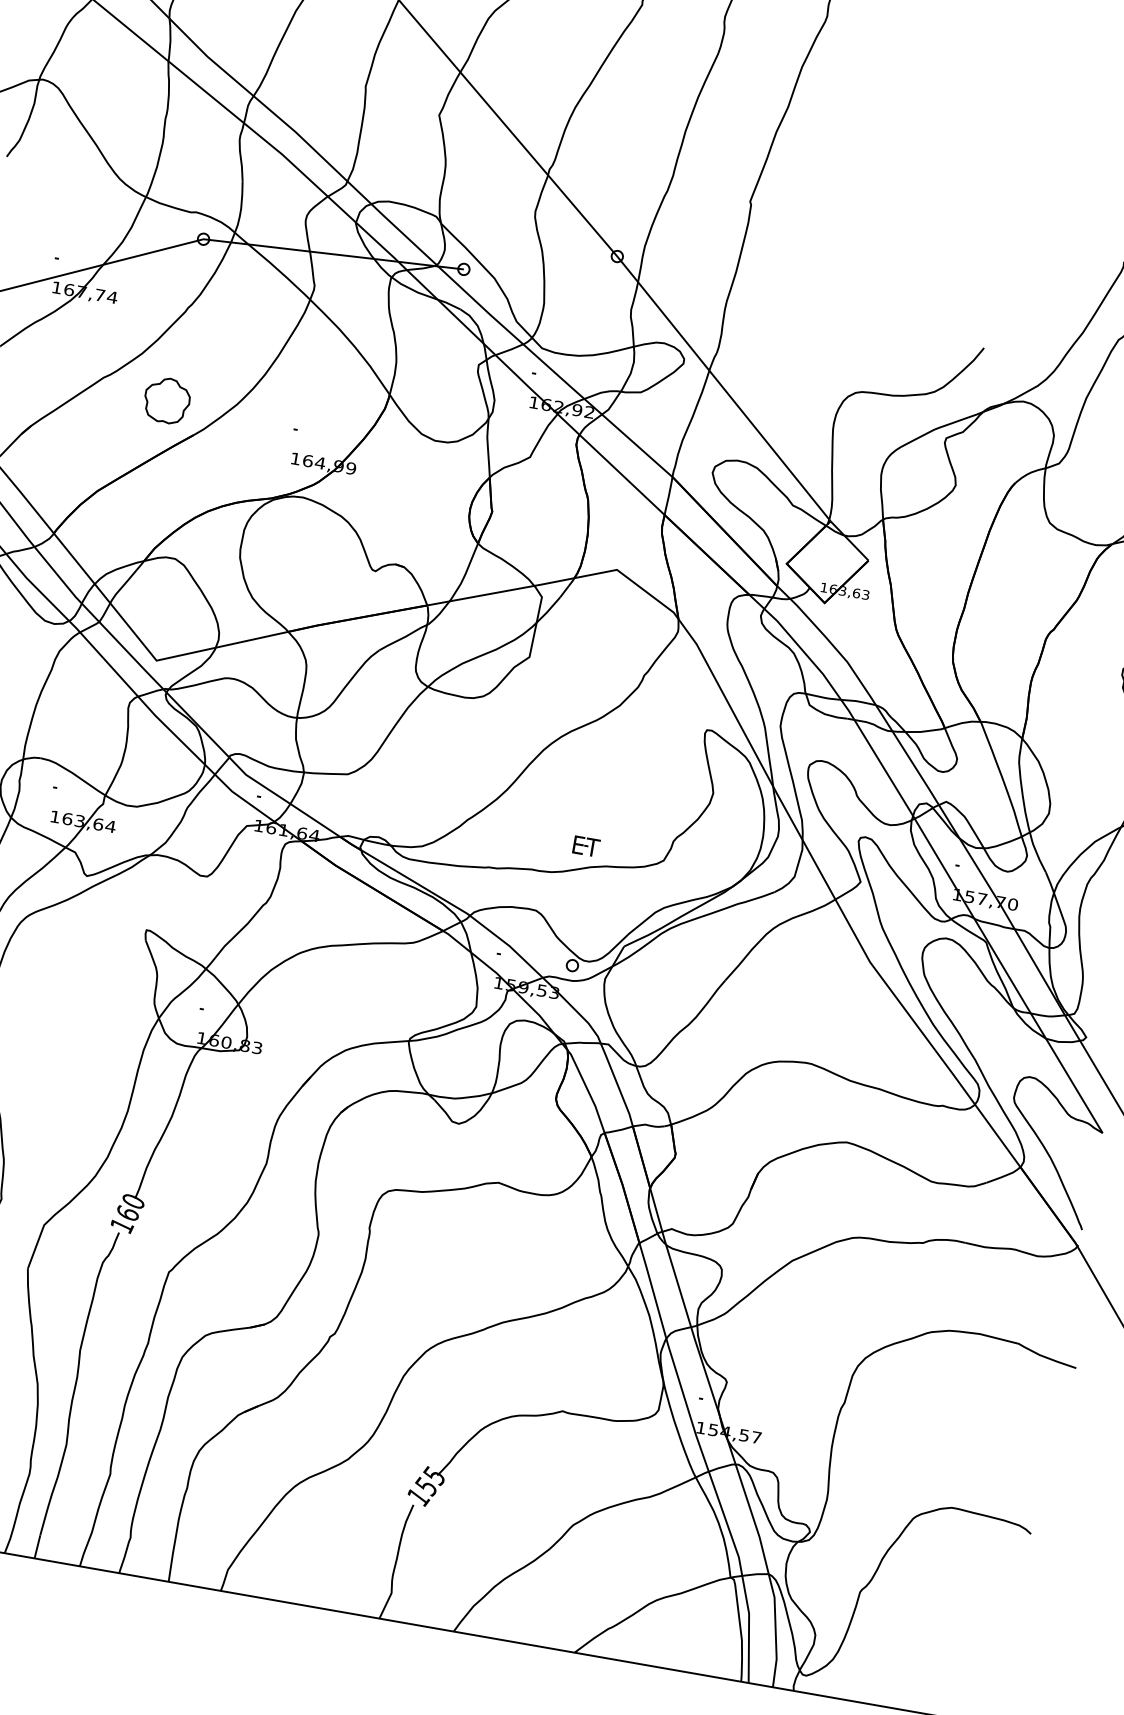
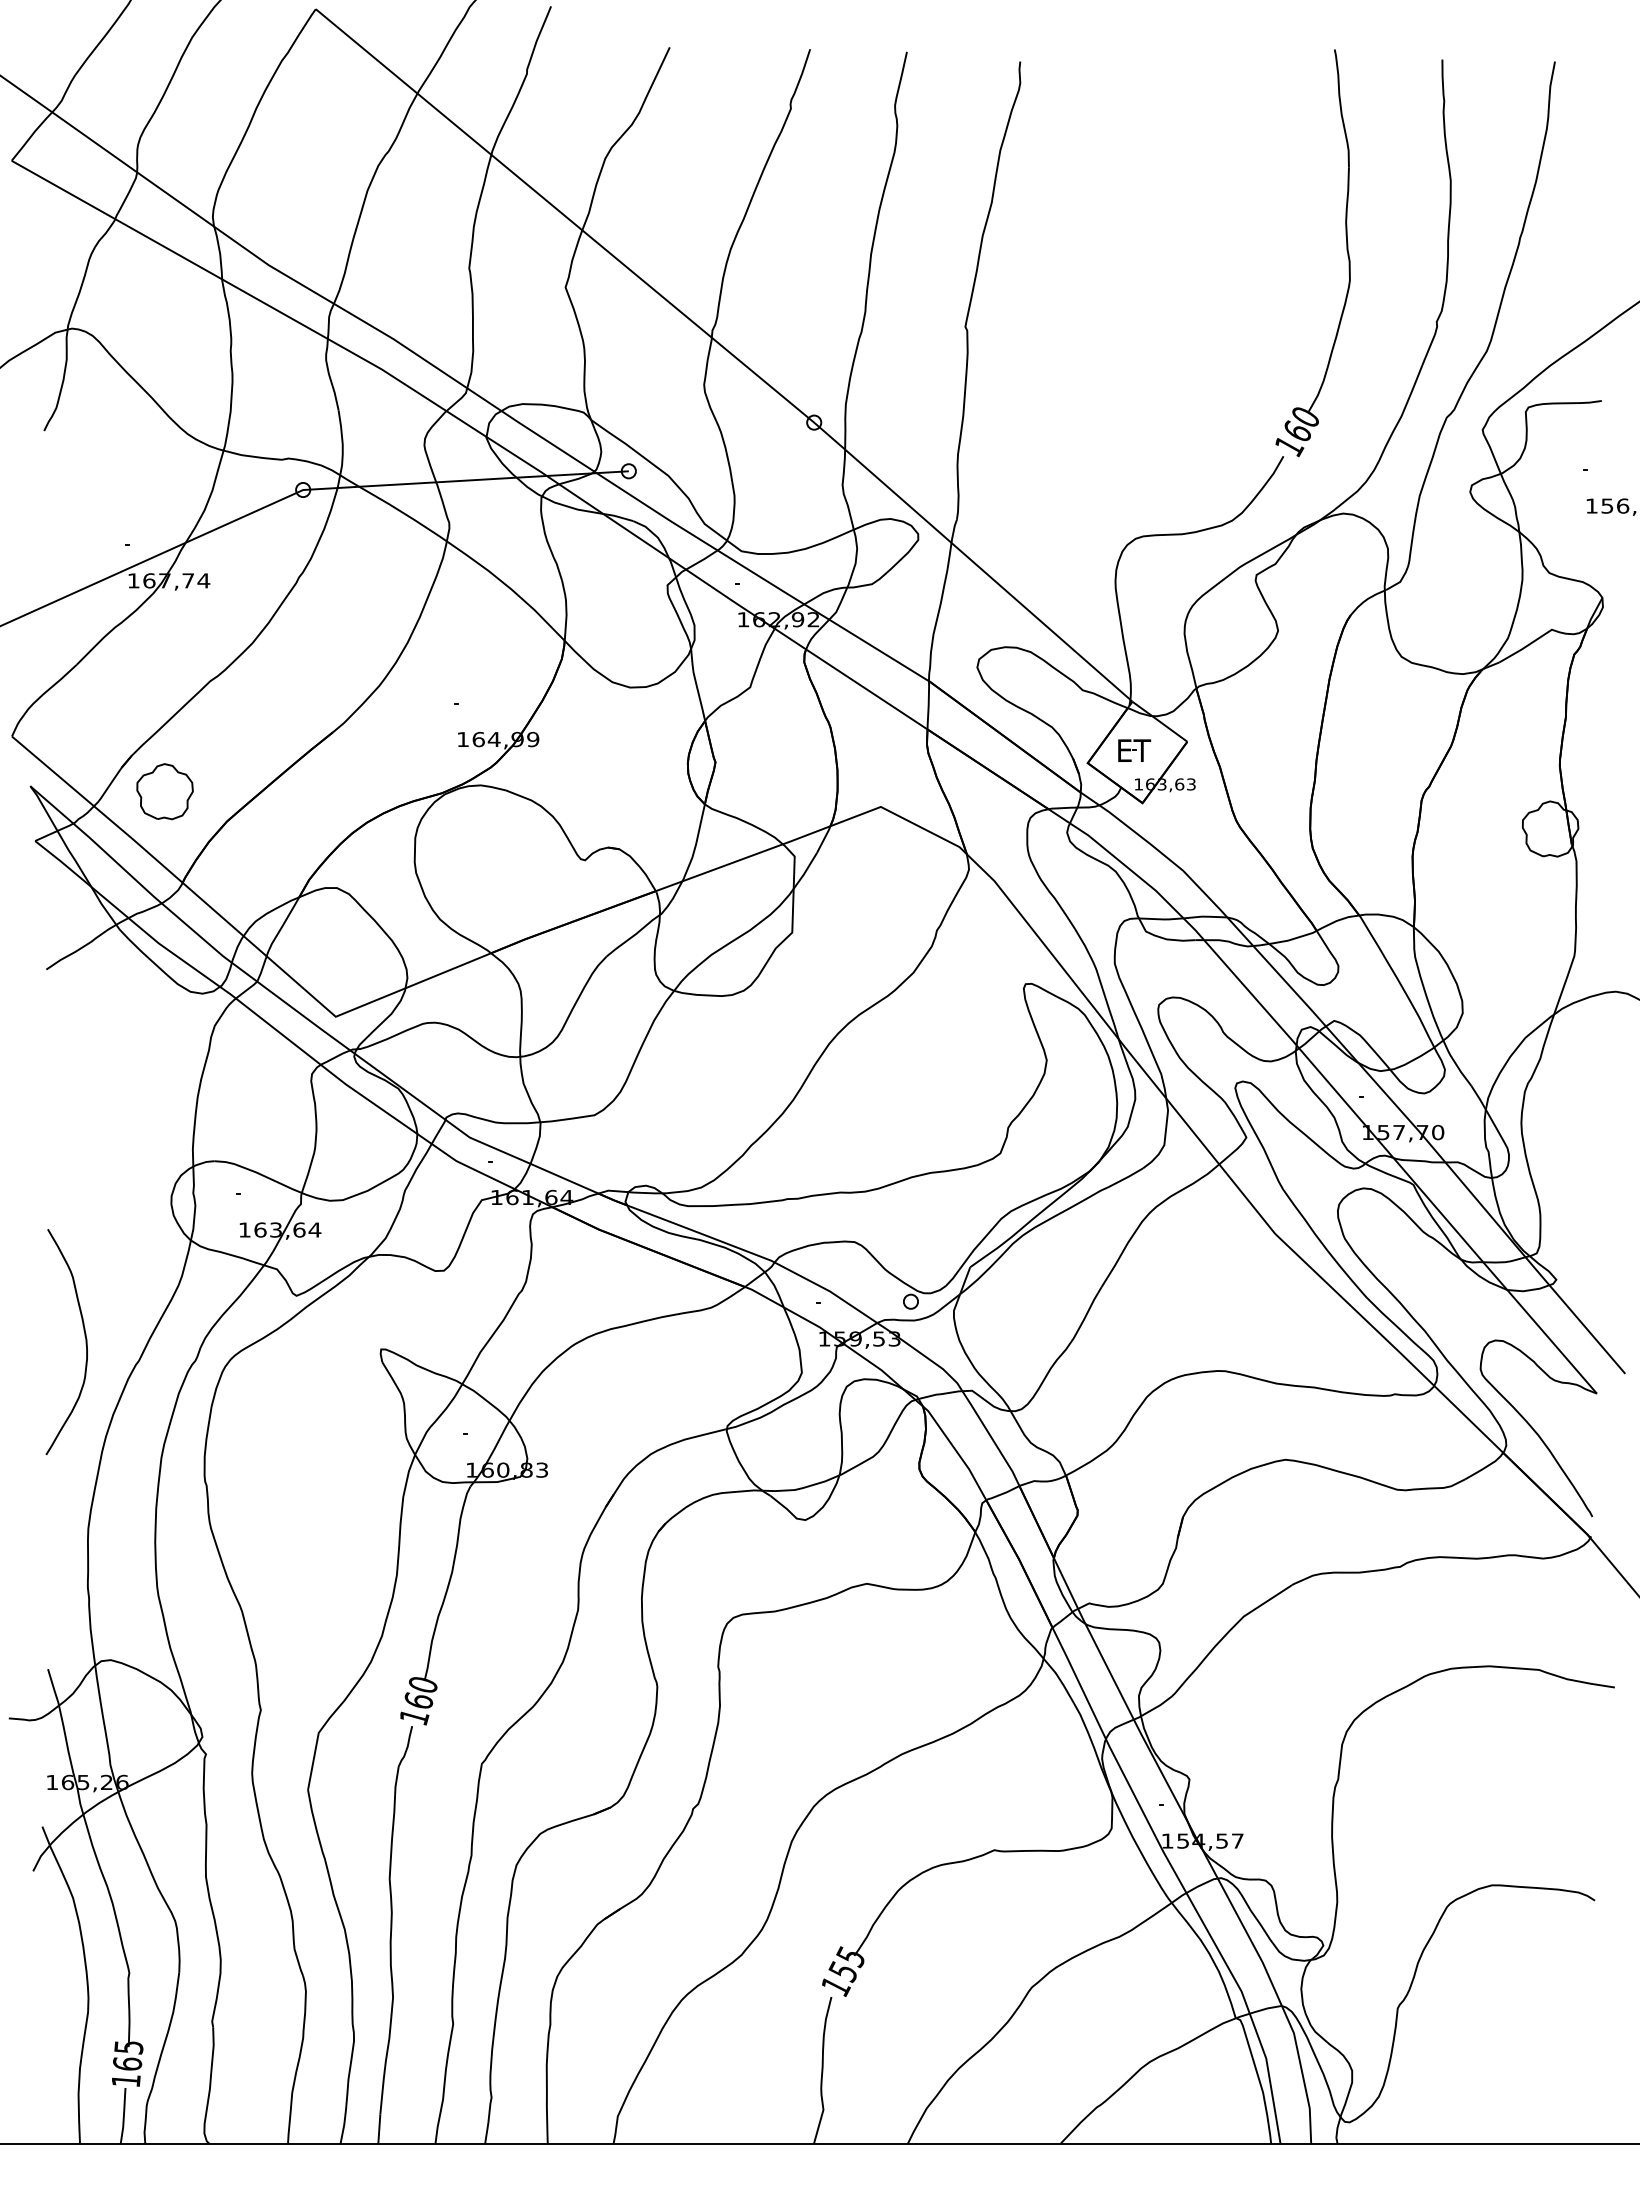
part: (1062, 193) -> (1346, 250), added
part: (166, 400) -> (164, 791), moved
part: (586, 846) -> (1134, 750), moved

